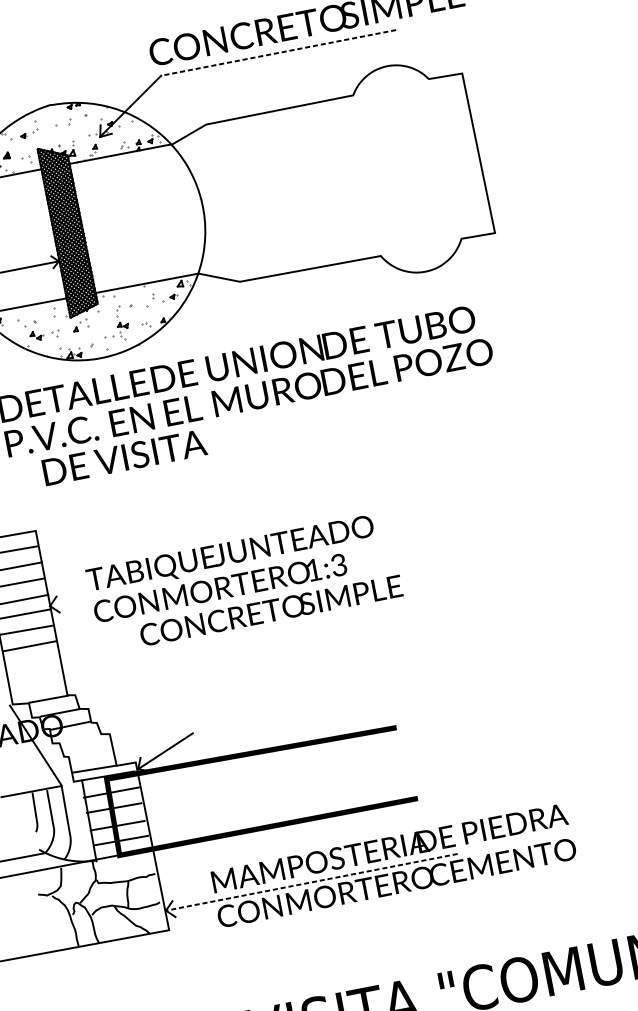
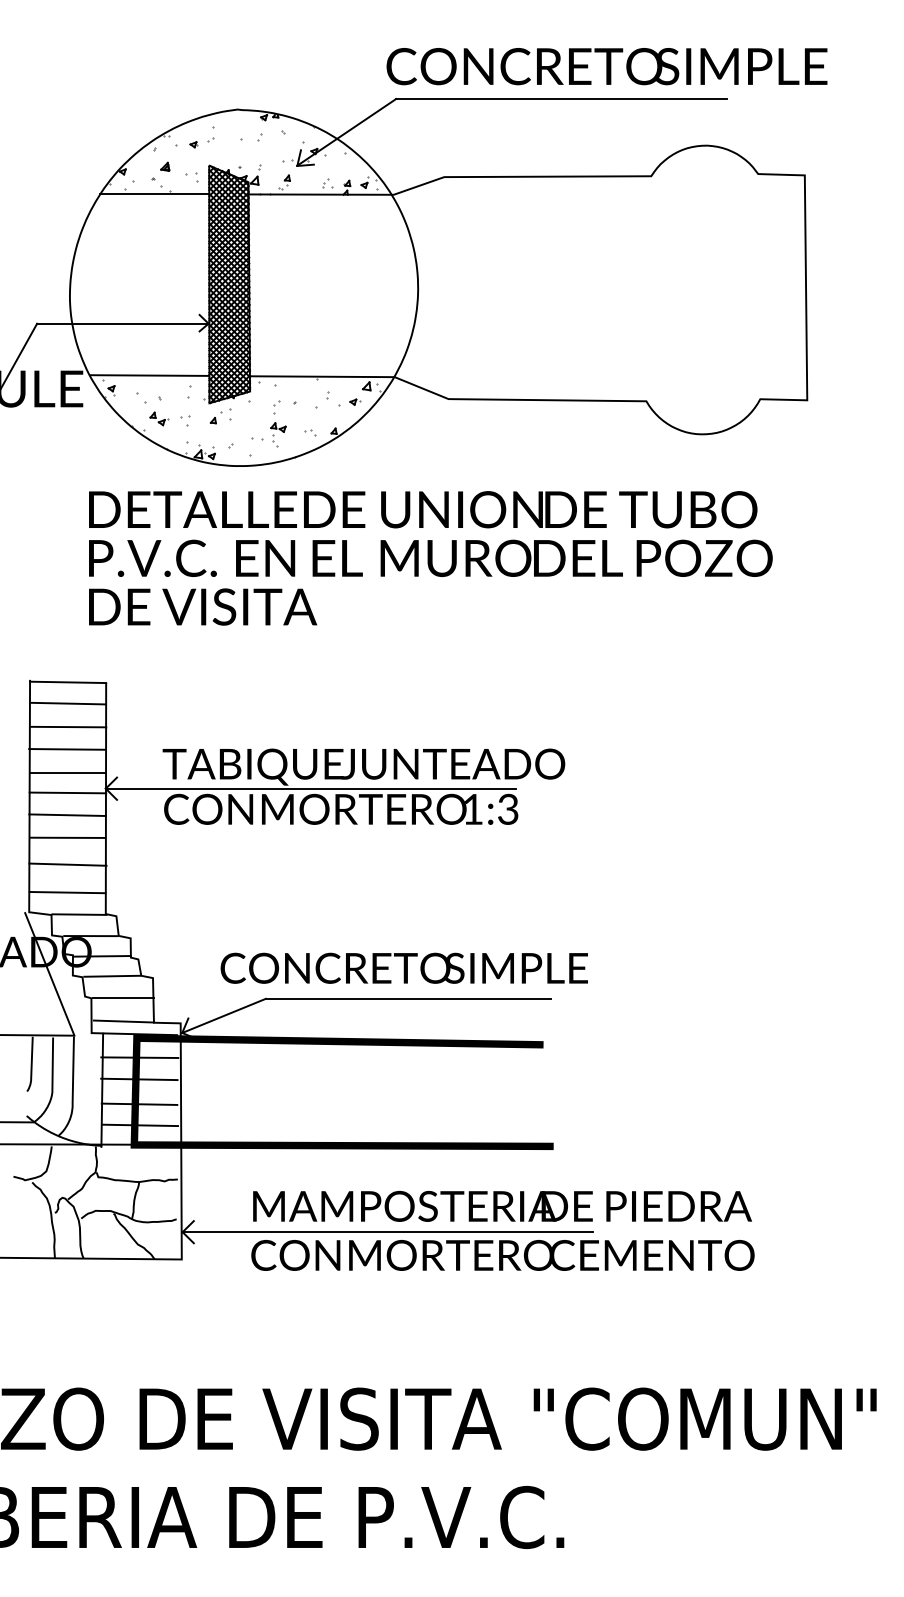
line: (278, 53) -> (560, 99), dashed -> solid
text: (124, 457) -> (203, 606), moved
line: (195, 577) -> (310, 788), added
text: (270, 610) -> (403, 967), moved
line: (33, 665) -> (67, 864), added
line: (37, 685) -> (67, 892), added
line: (294, 713) -> (408, 998), added
line: (79, 738) -> (111, 975), added
line: (91, 752) -> (123, 998), added
line: (311, 882) -> (387, 1232), dashed -> solid

